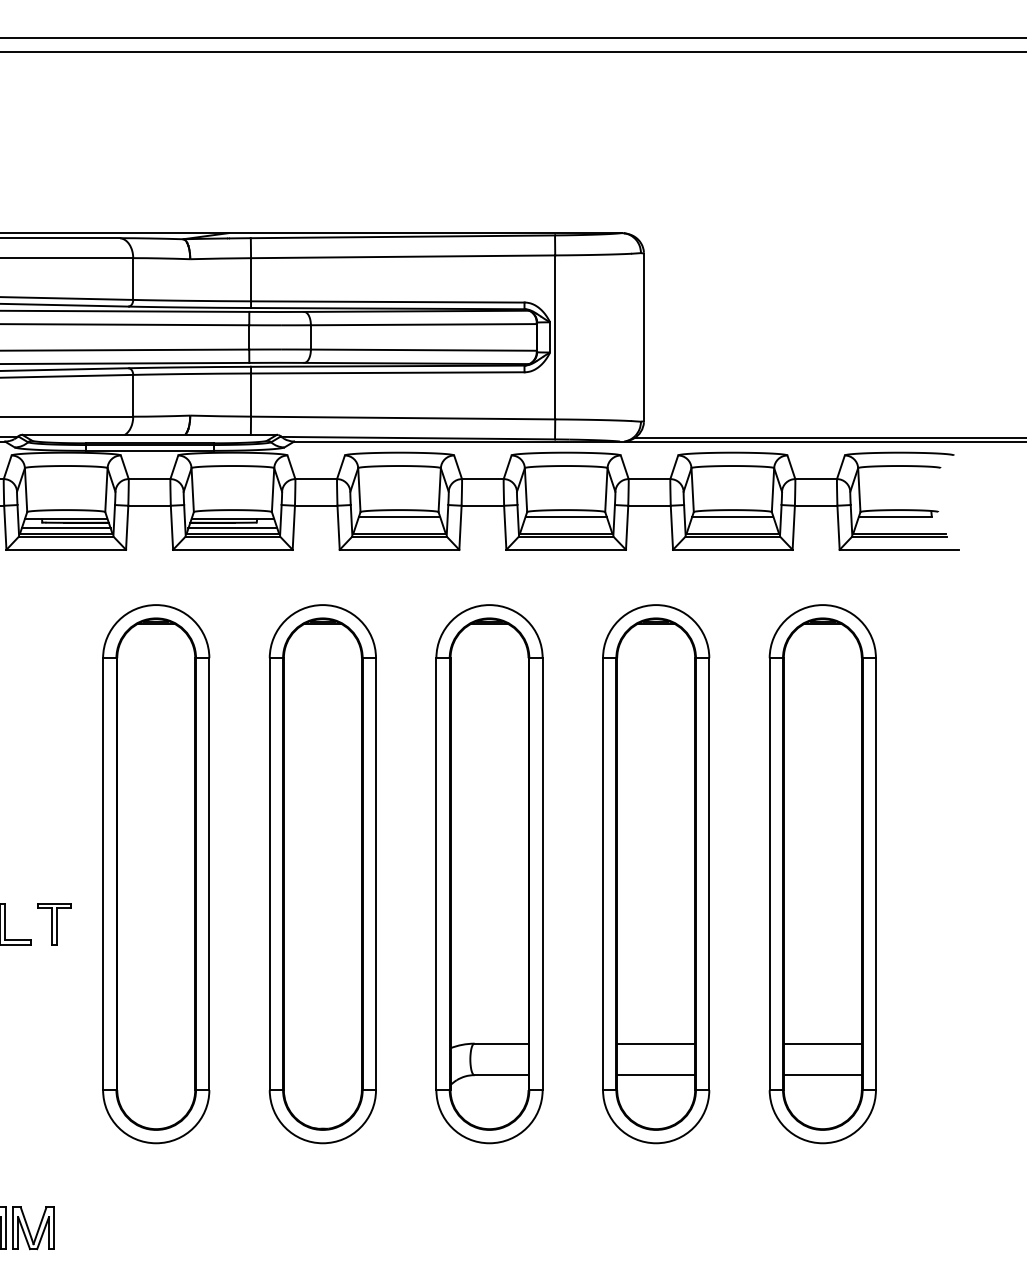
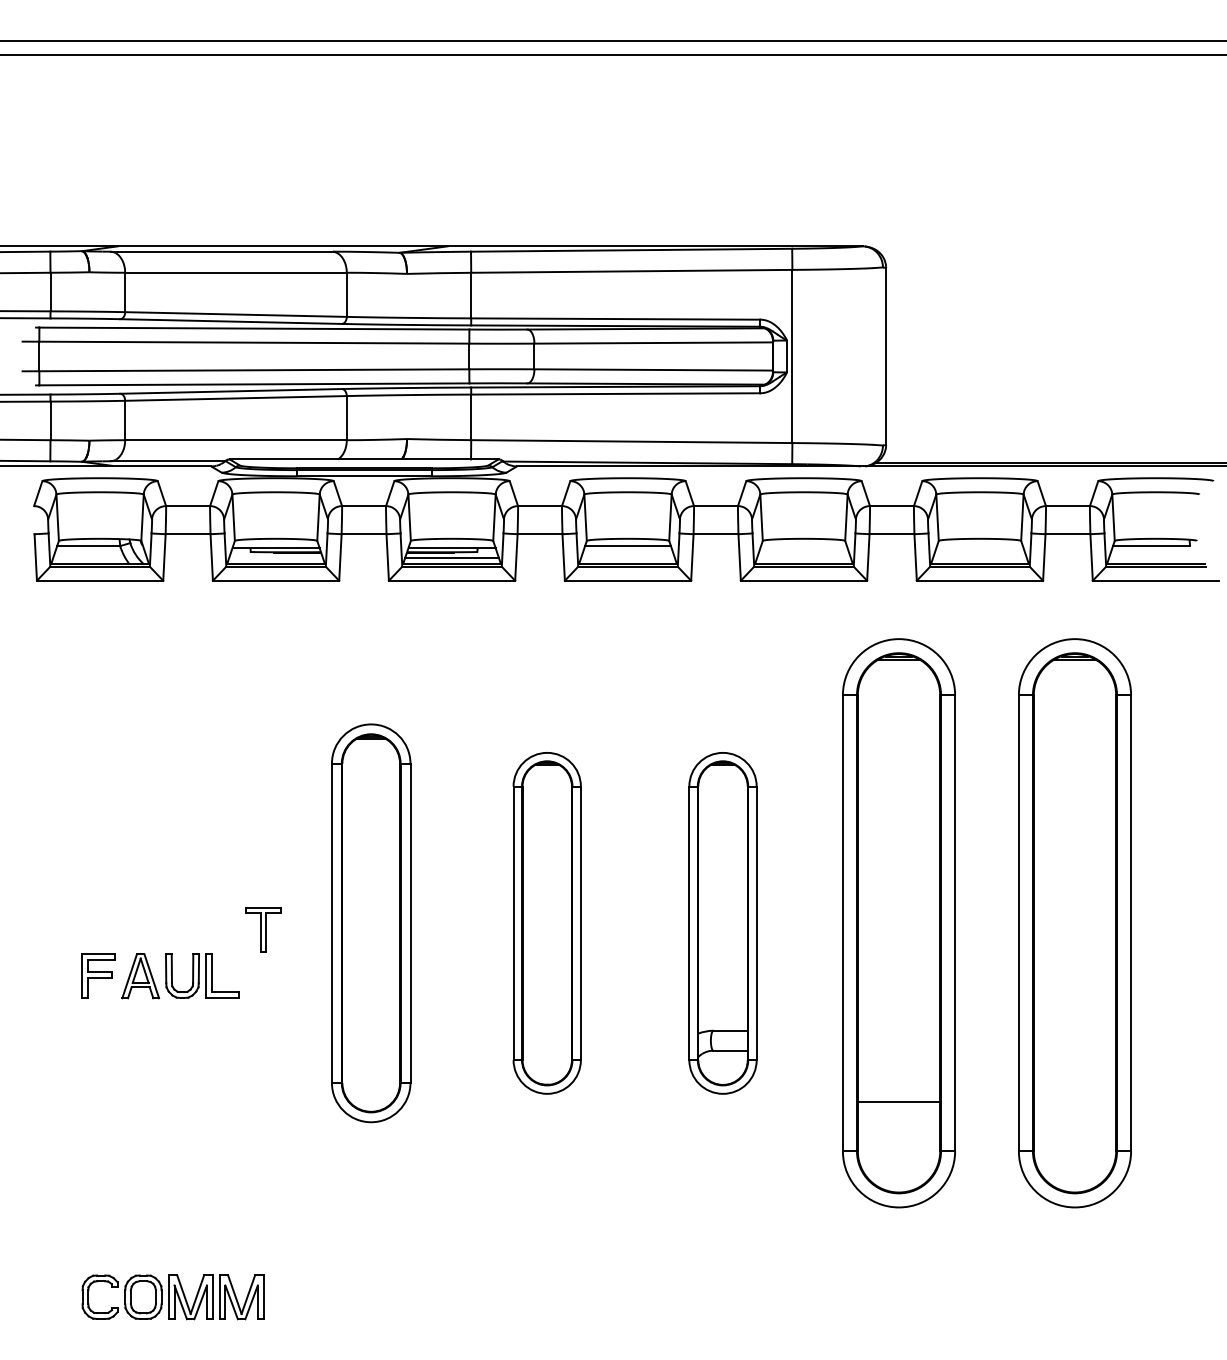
line: (565, 517) -> (803, 546), removed
line: (732, 517) -> (979, 546), removed
line: (65, 528) -> (275, 558), removed
part: (156, 874) -> (371, 923), size x0.7
part: (323, 874) -> (547, 923), size x0.6
part: (489, 874) -> (722, 923), size x0.6
part: (54, 923) -> (263, 929), moved
line: (822, 1043) -> (1074, 1102), removed
line: (655, 1075) -> (898, 1135), removed
line: (822, 1075) -> (1074, 1135), removed

